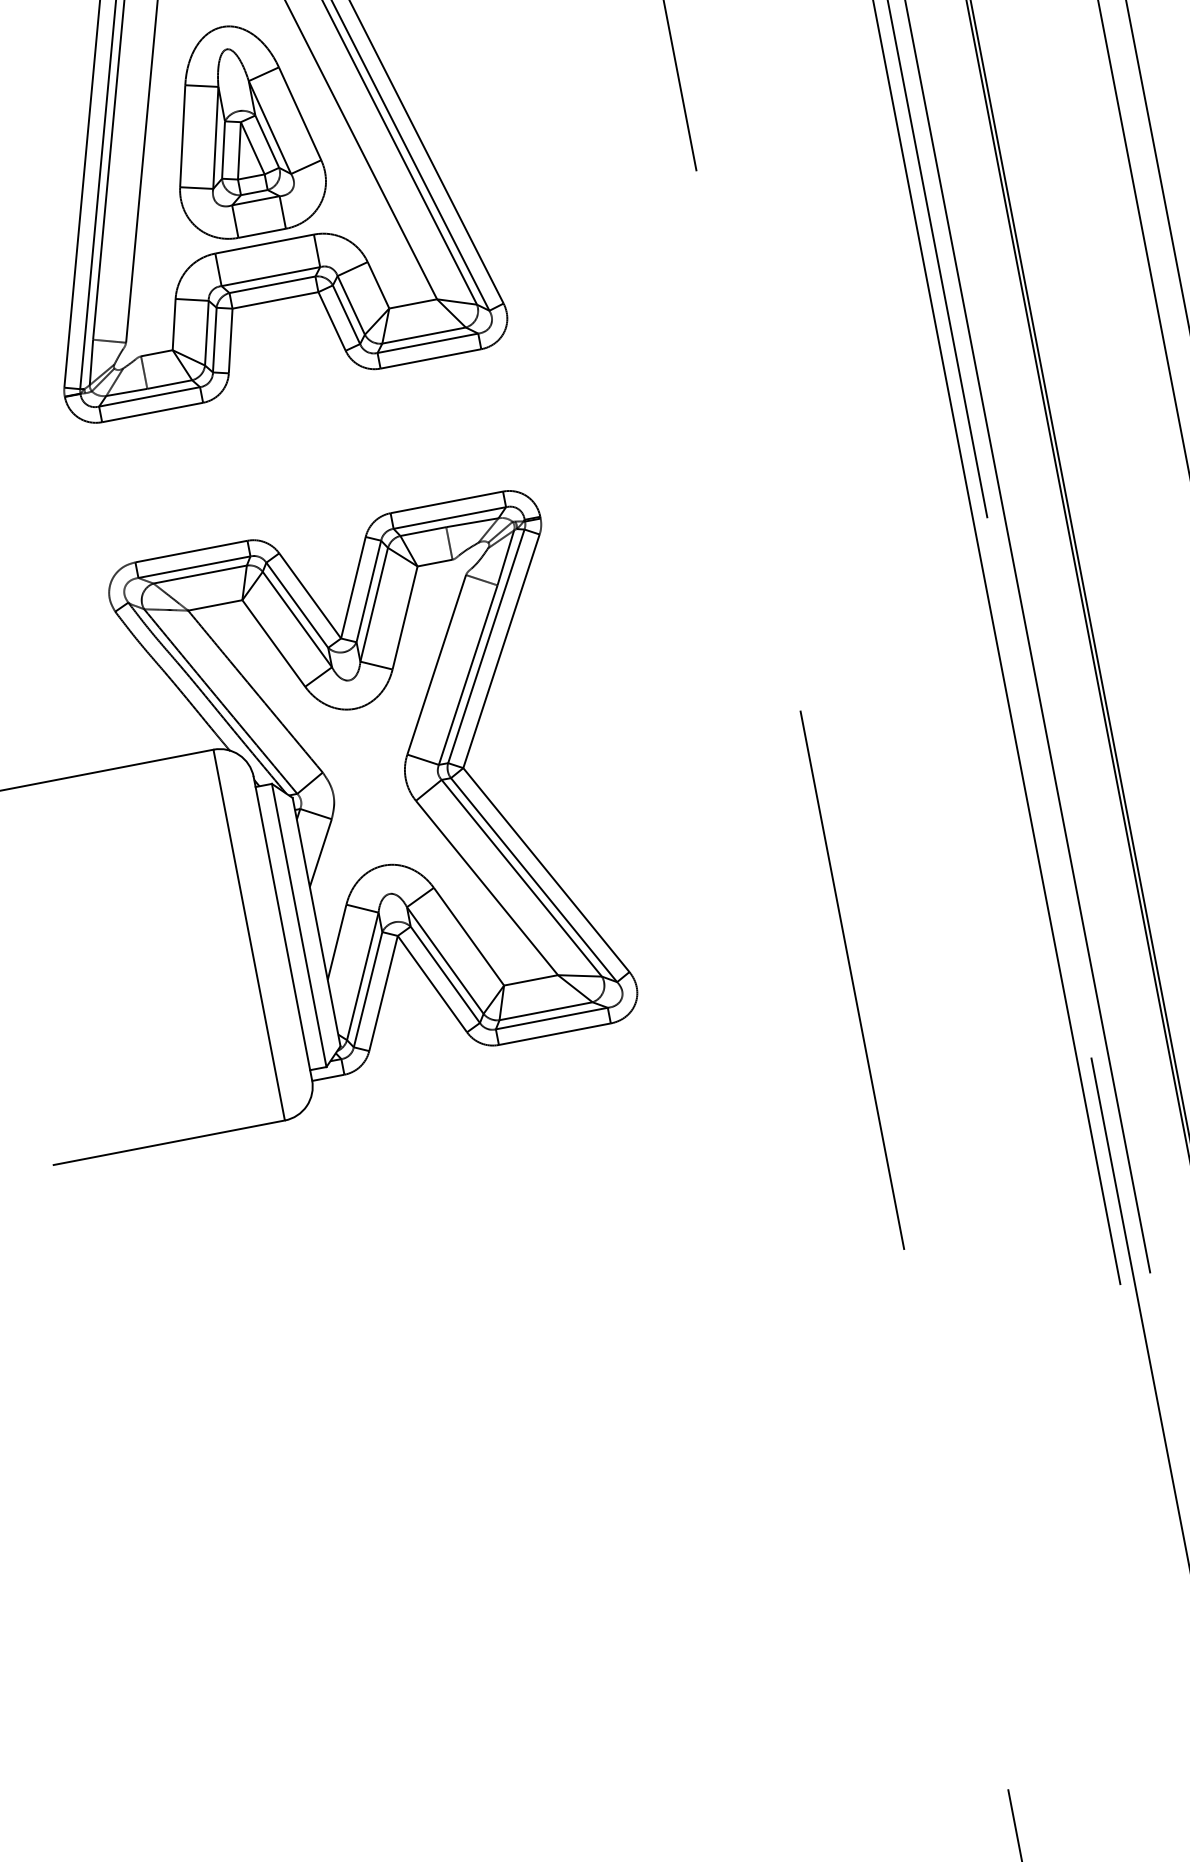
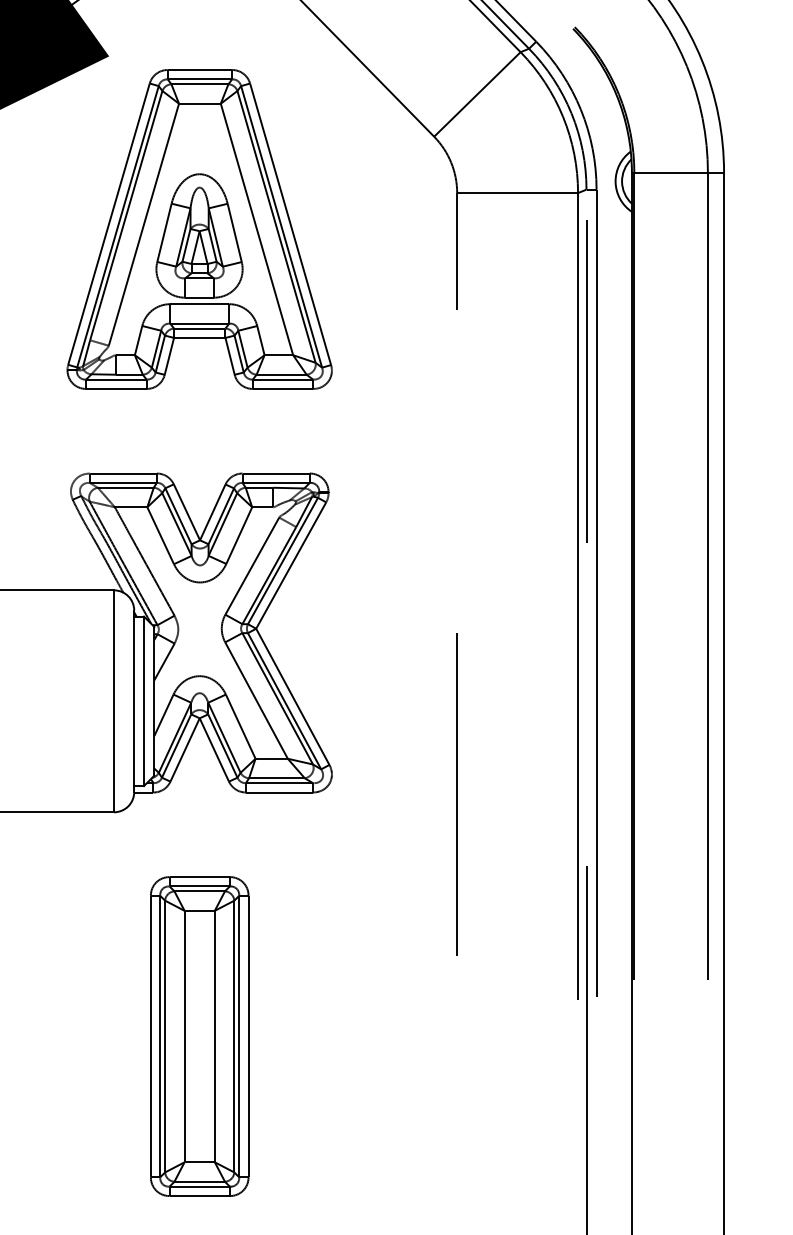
part: (499, 1467) -> (199, 1036), added

